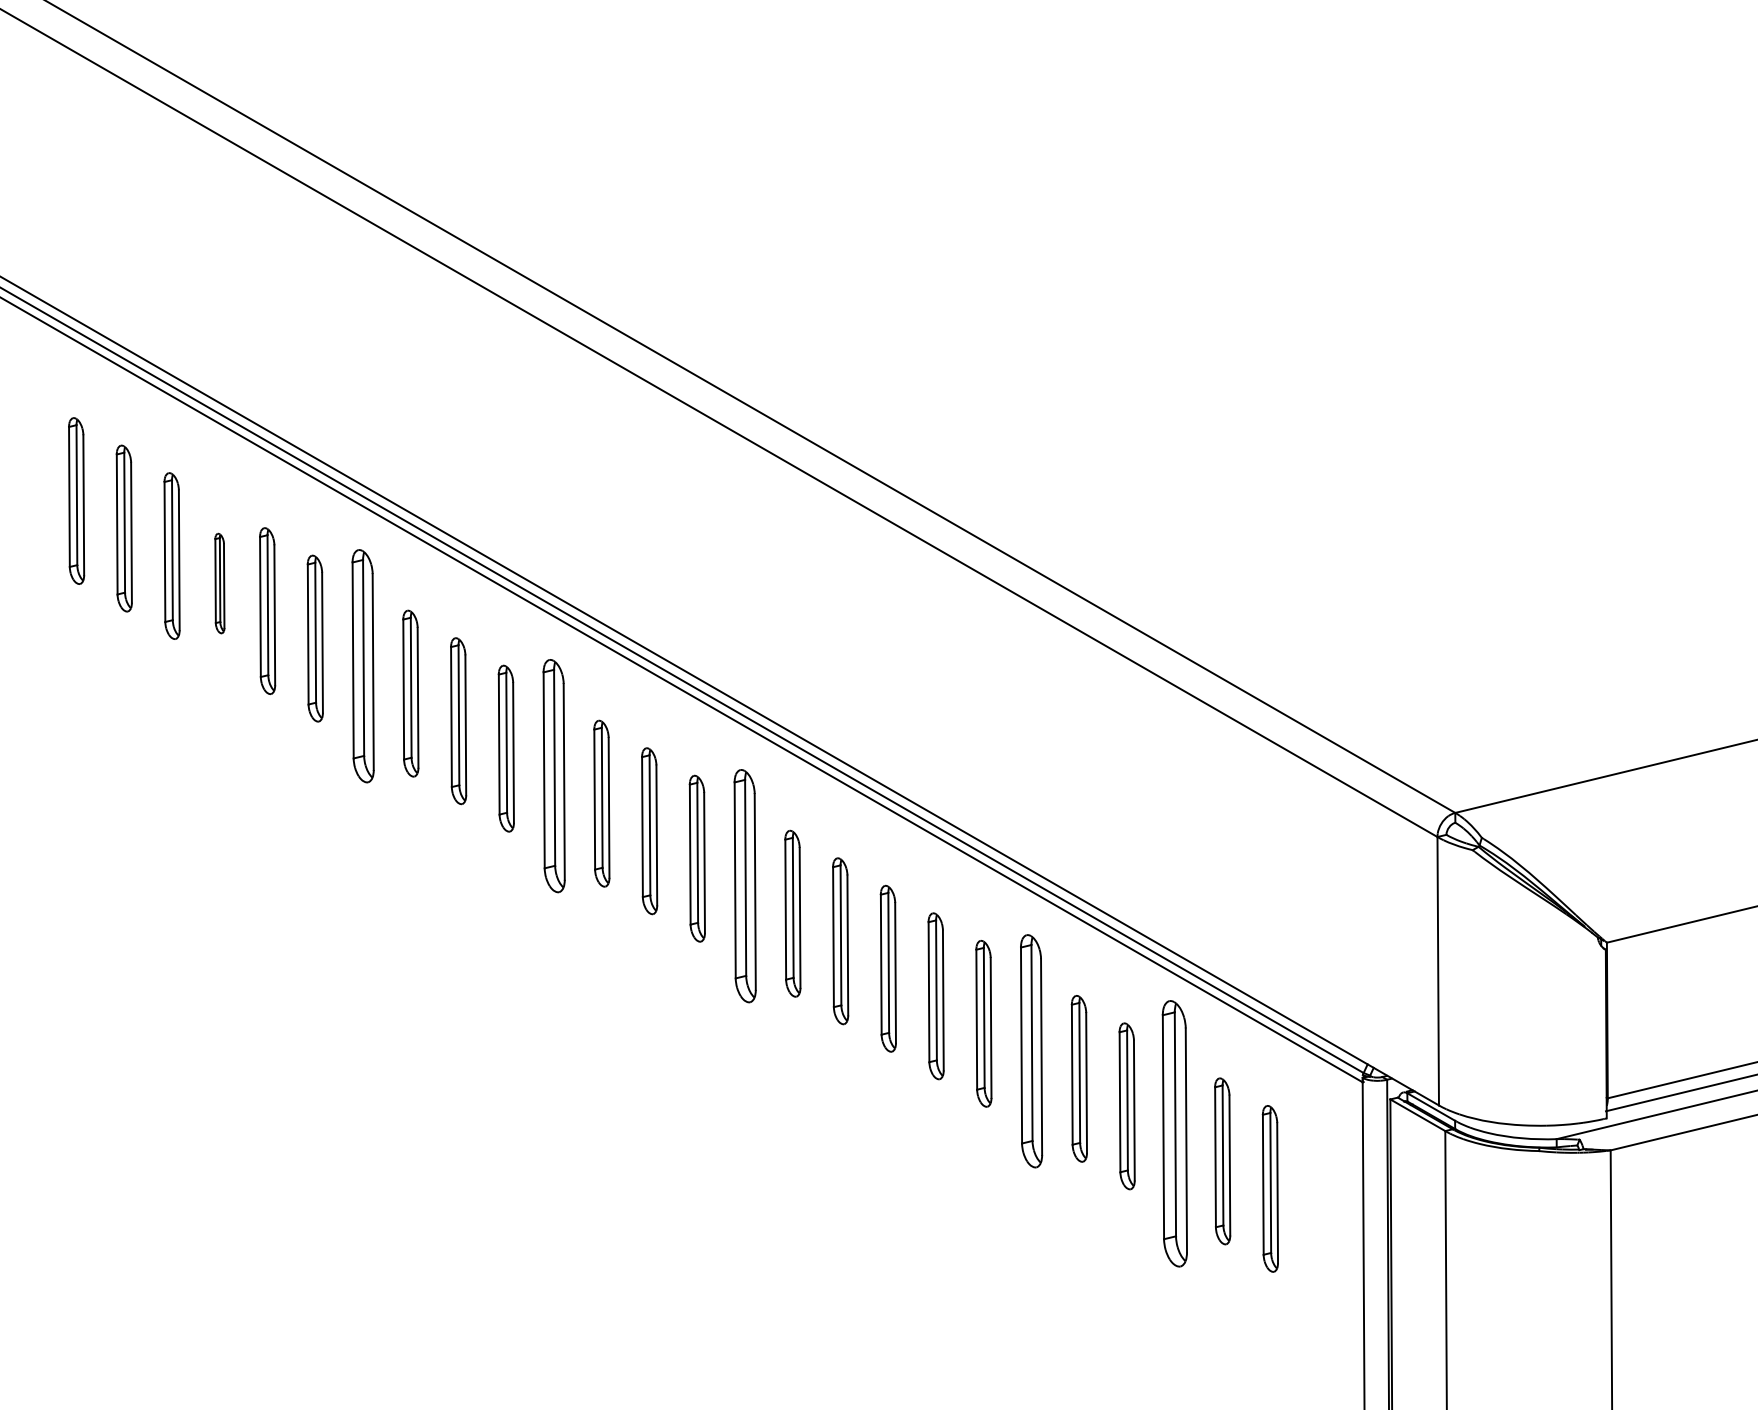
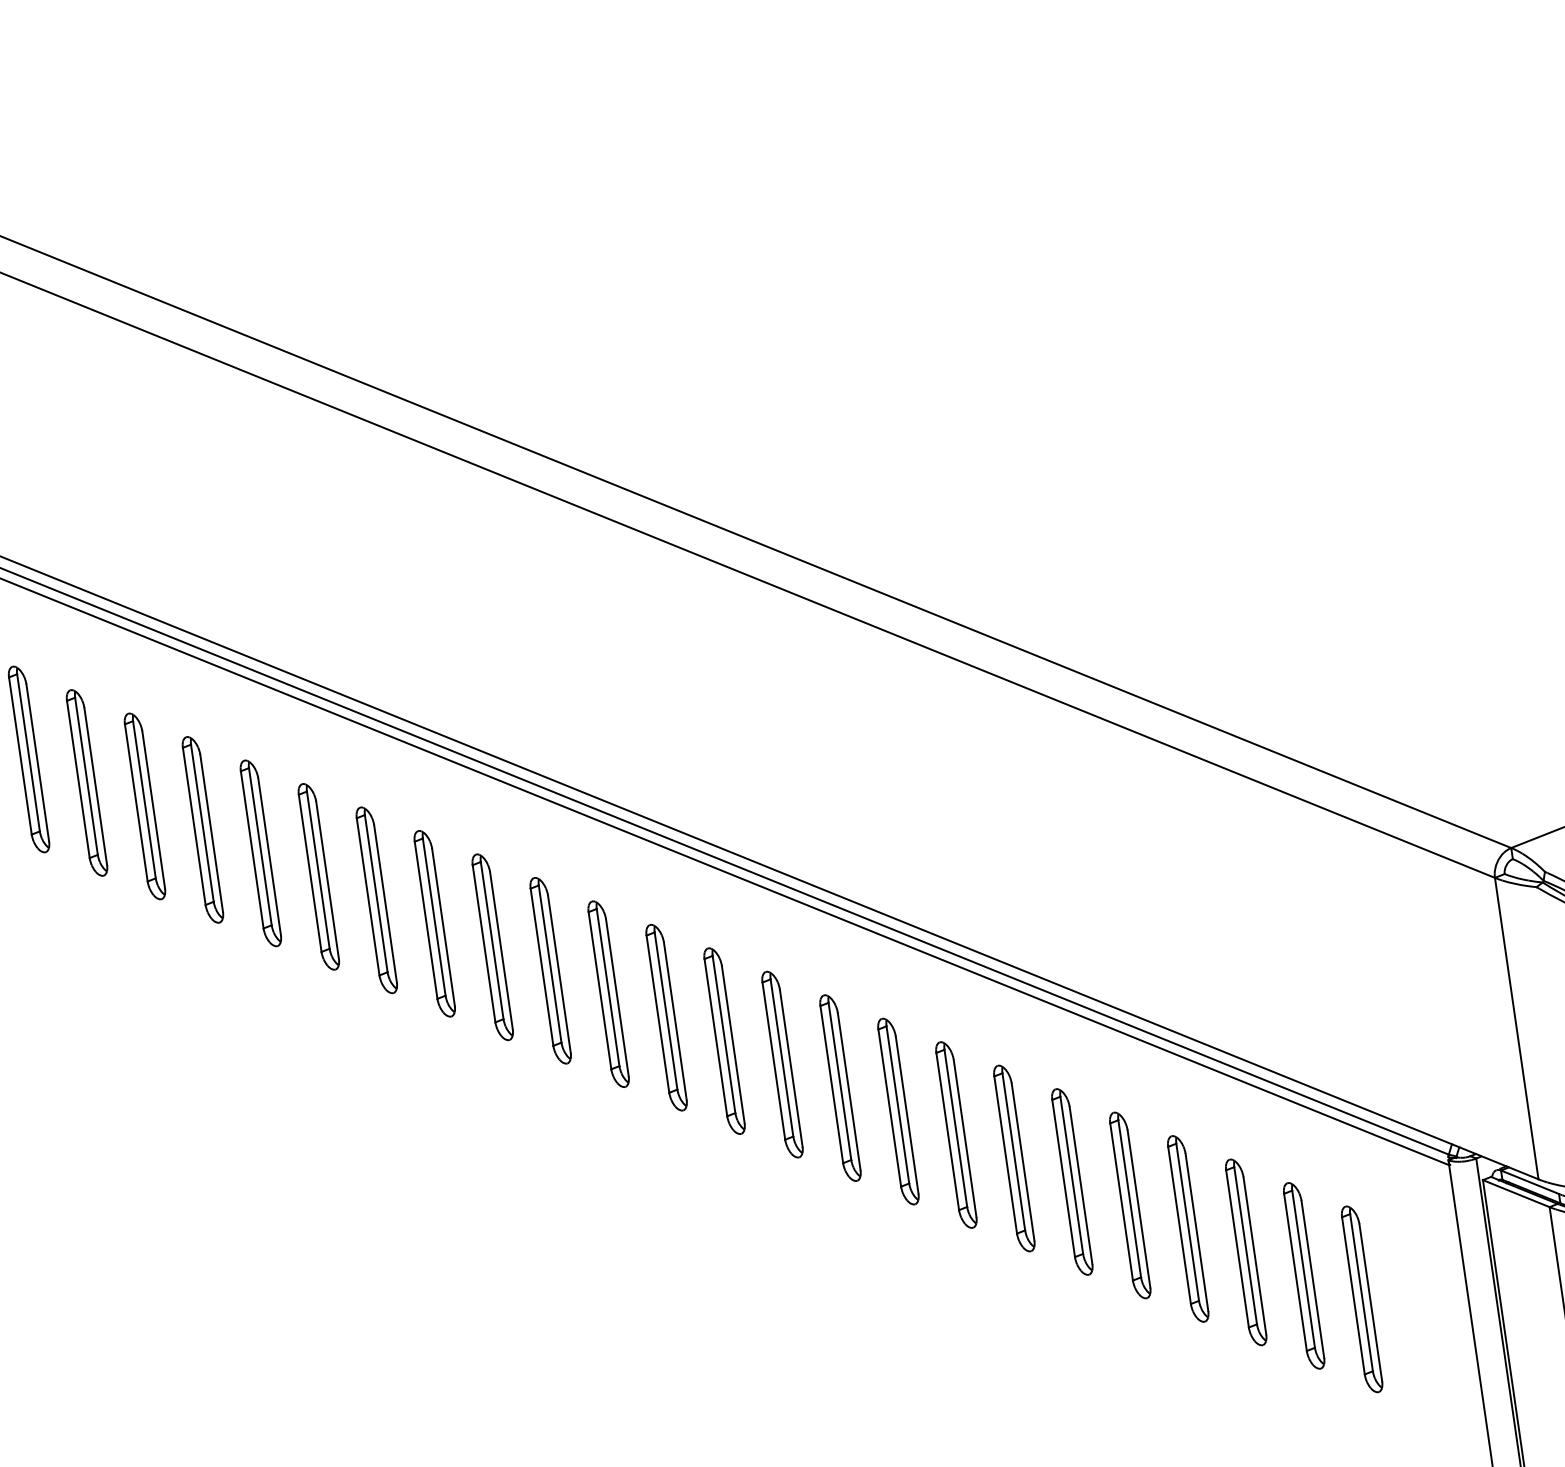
part: (219, 583) -> (86, 782), size x1.67
part: (362, 665) -> (260, 852), size x0.71
part: (553, 776) -> (492, 947), size x0.71
part: (744, 886) -> (723, 1041), size x0.71
part: (1031, 1051) -> (1072, 1182), size x0.71
part: (1174, 1133) -> (1245, 1252), size x0.62

